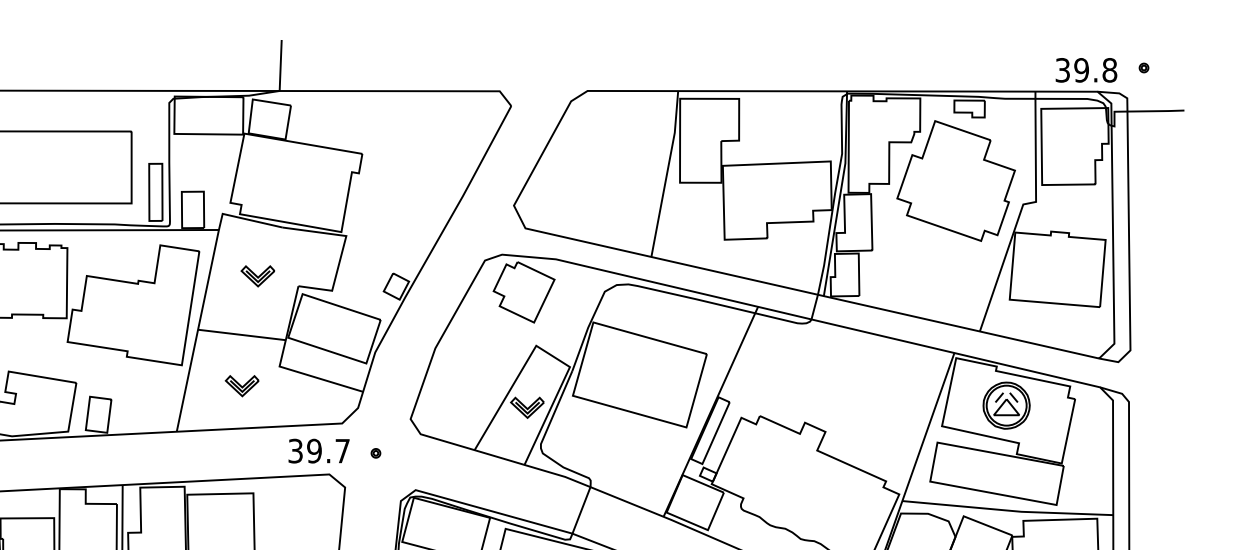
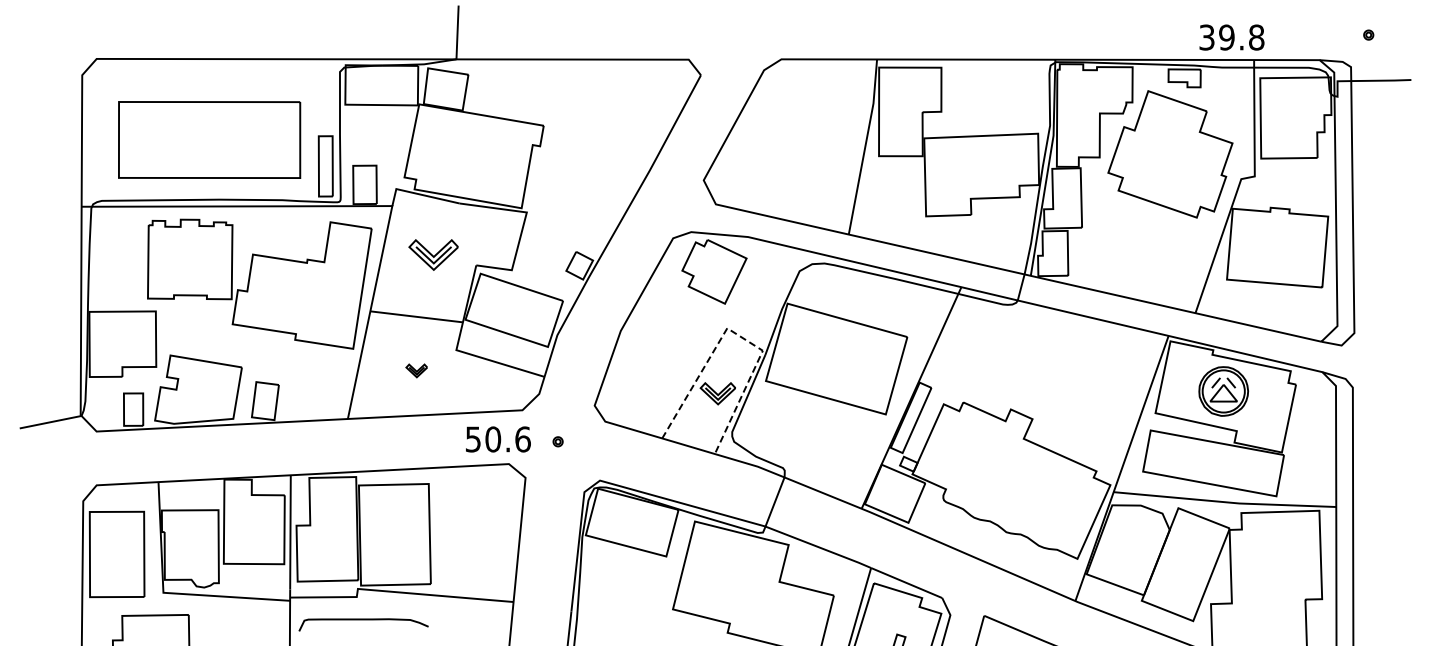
text: (1086, 70) -> (1231, 37), moved
part: (257, 275) -> (433, 254), size x1.4
line: (547, 353) -> (739, 336), solid -> dashed
part: (241, 385) -> (416, 370), size x0.6
text: (319, 451) -> (498, 439), 39.7 -> 50.6

